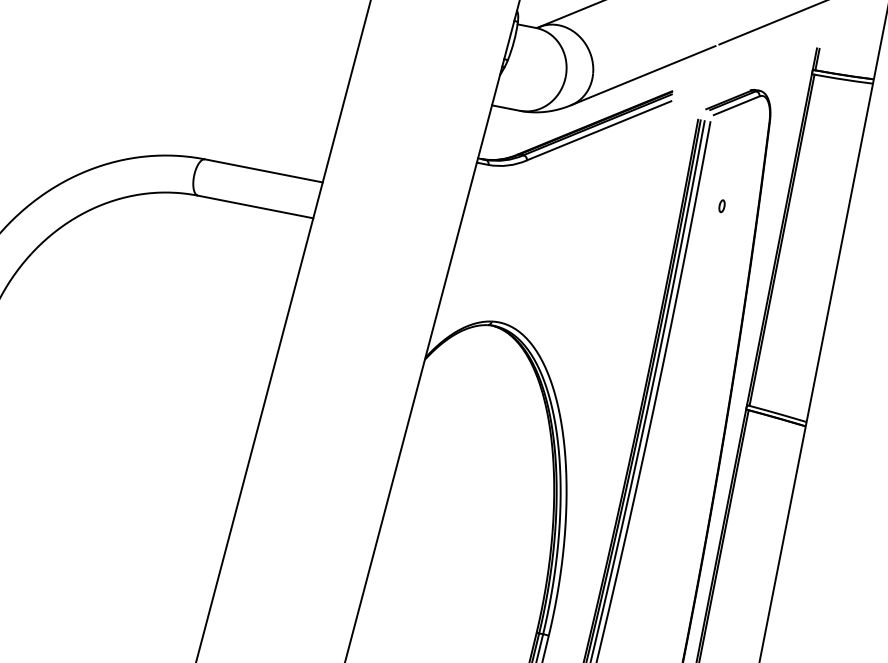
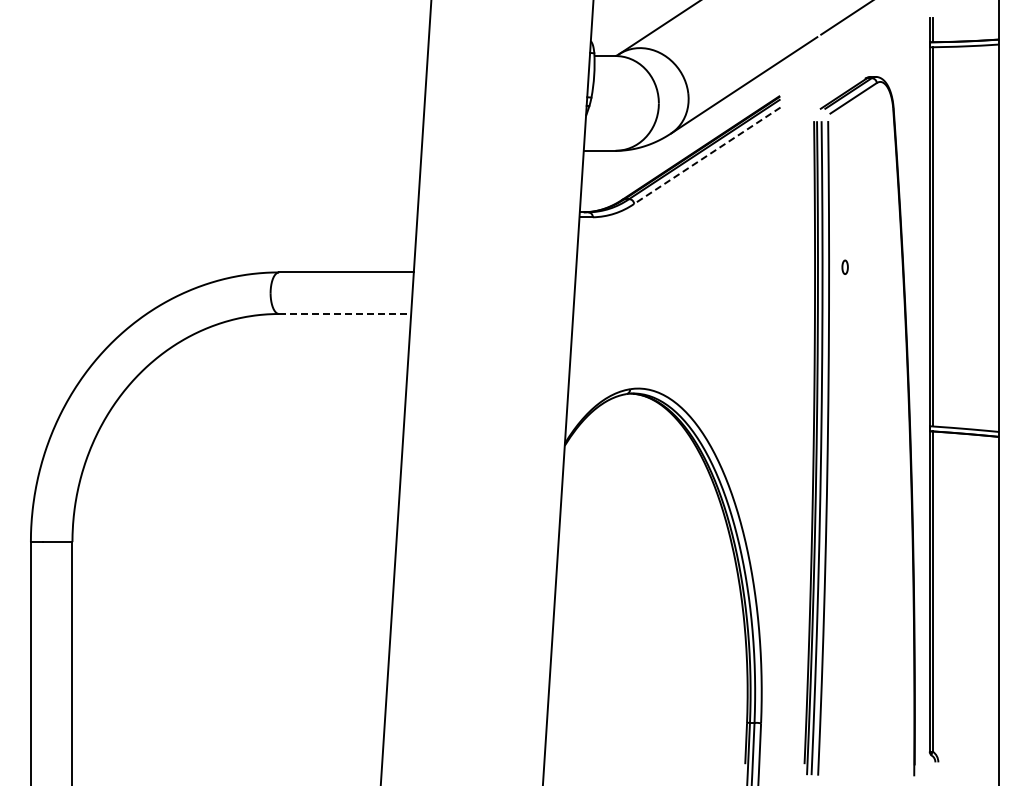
line: (599, 130) -> (707, 155), solid -> dashed
part: (721, 205) -> (844, 266), moved
line: (255, 207) -> (345, 314), solid -> dashed

